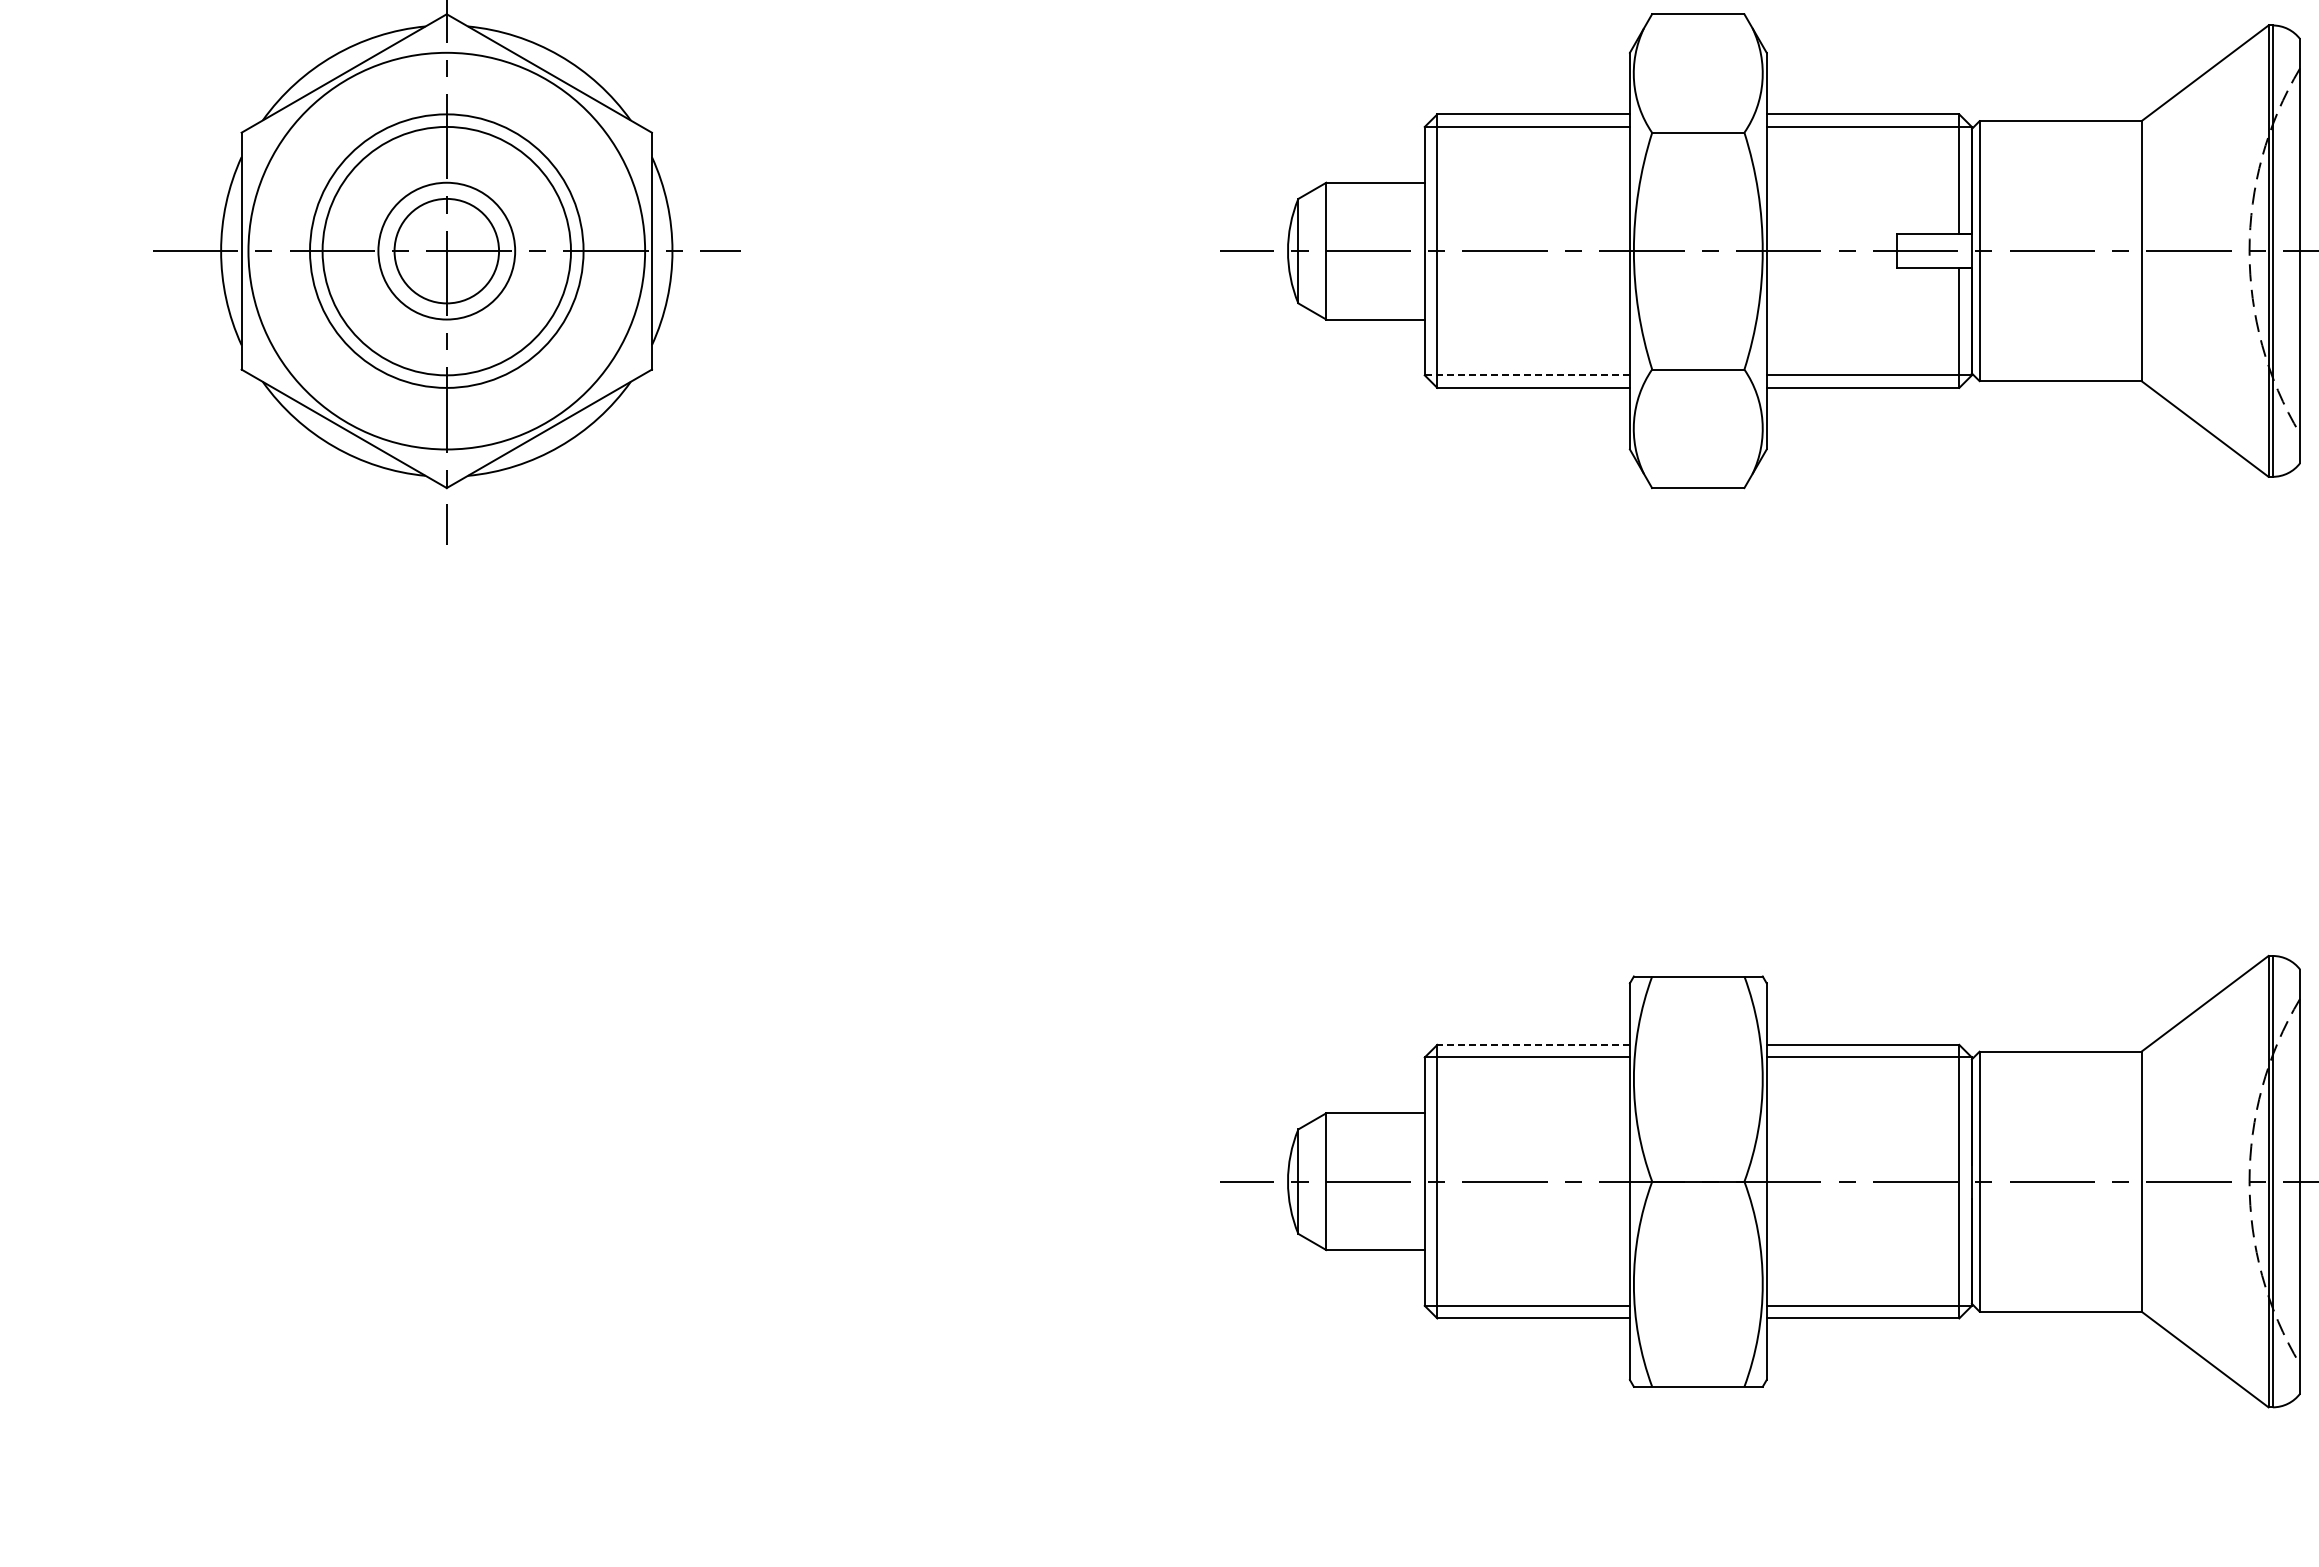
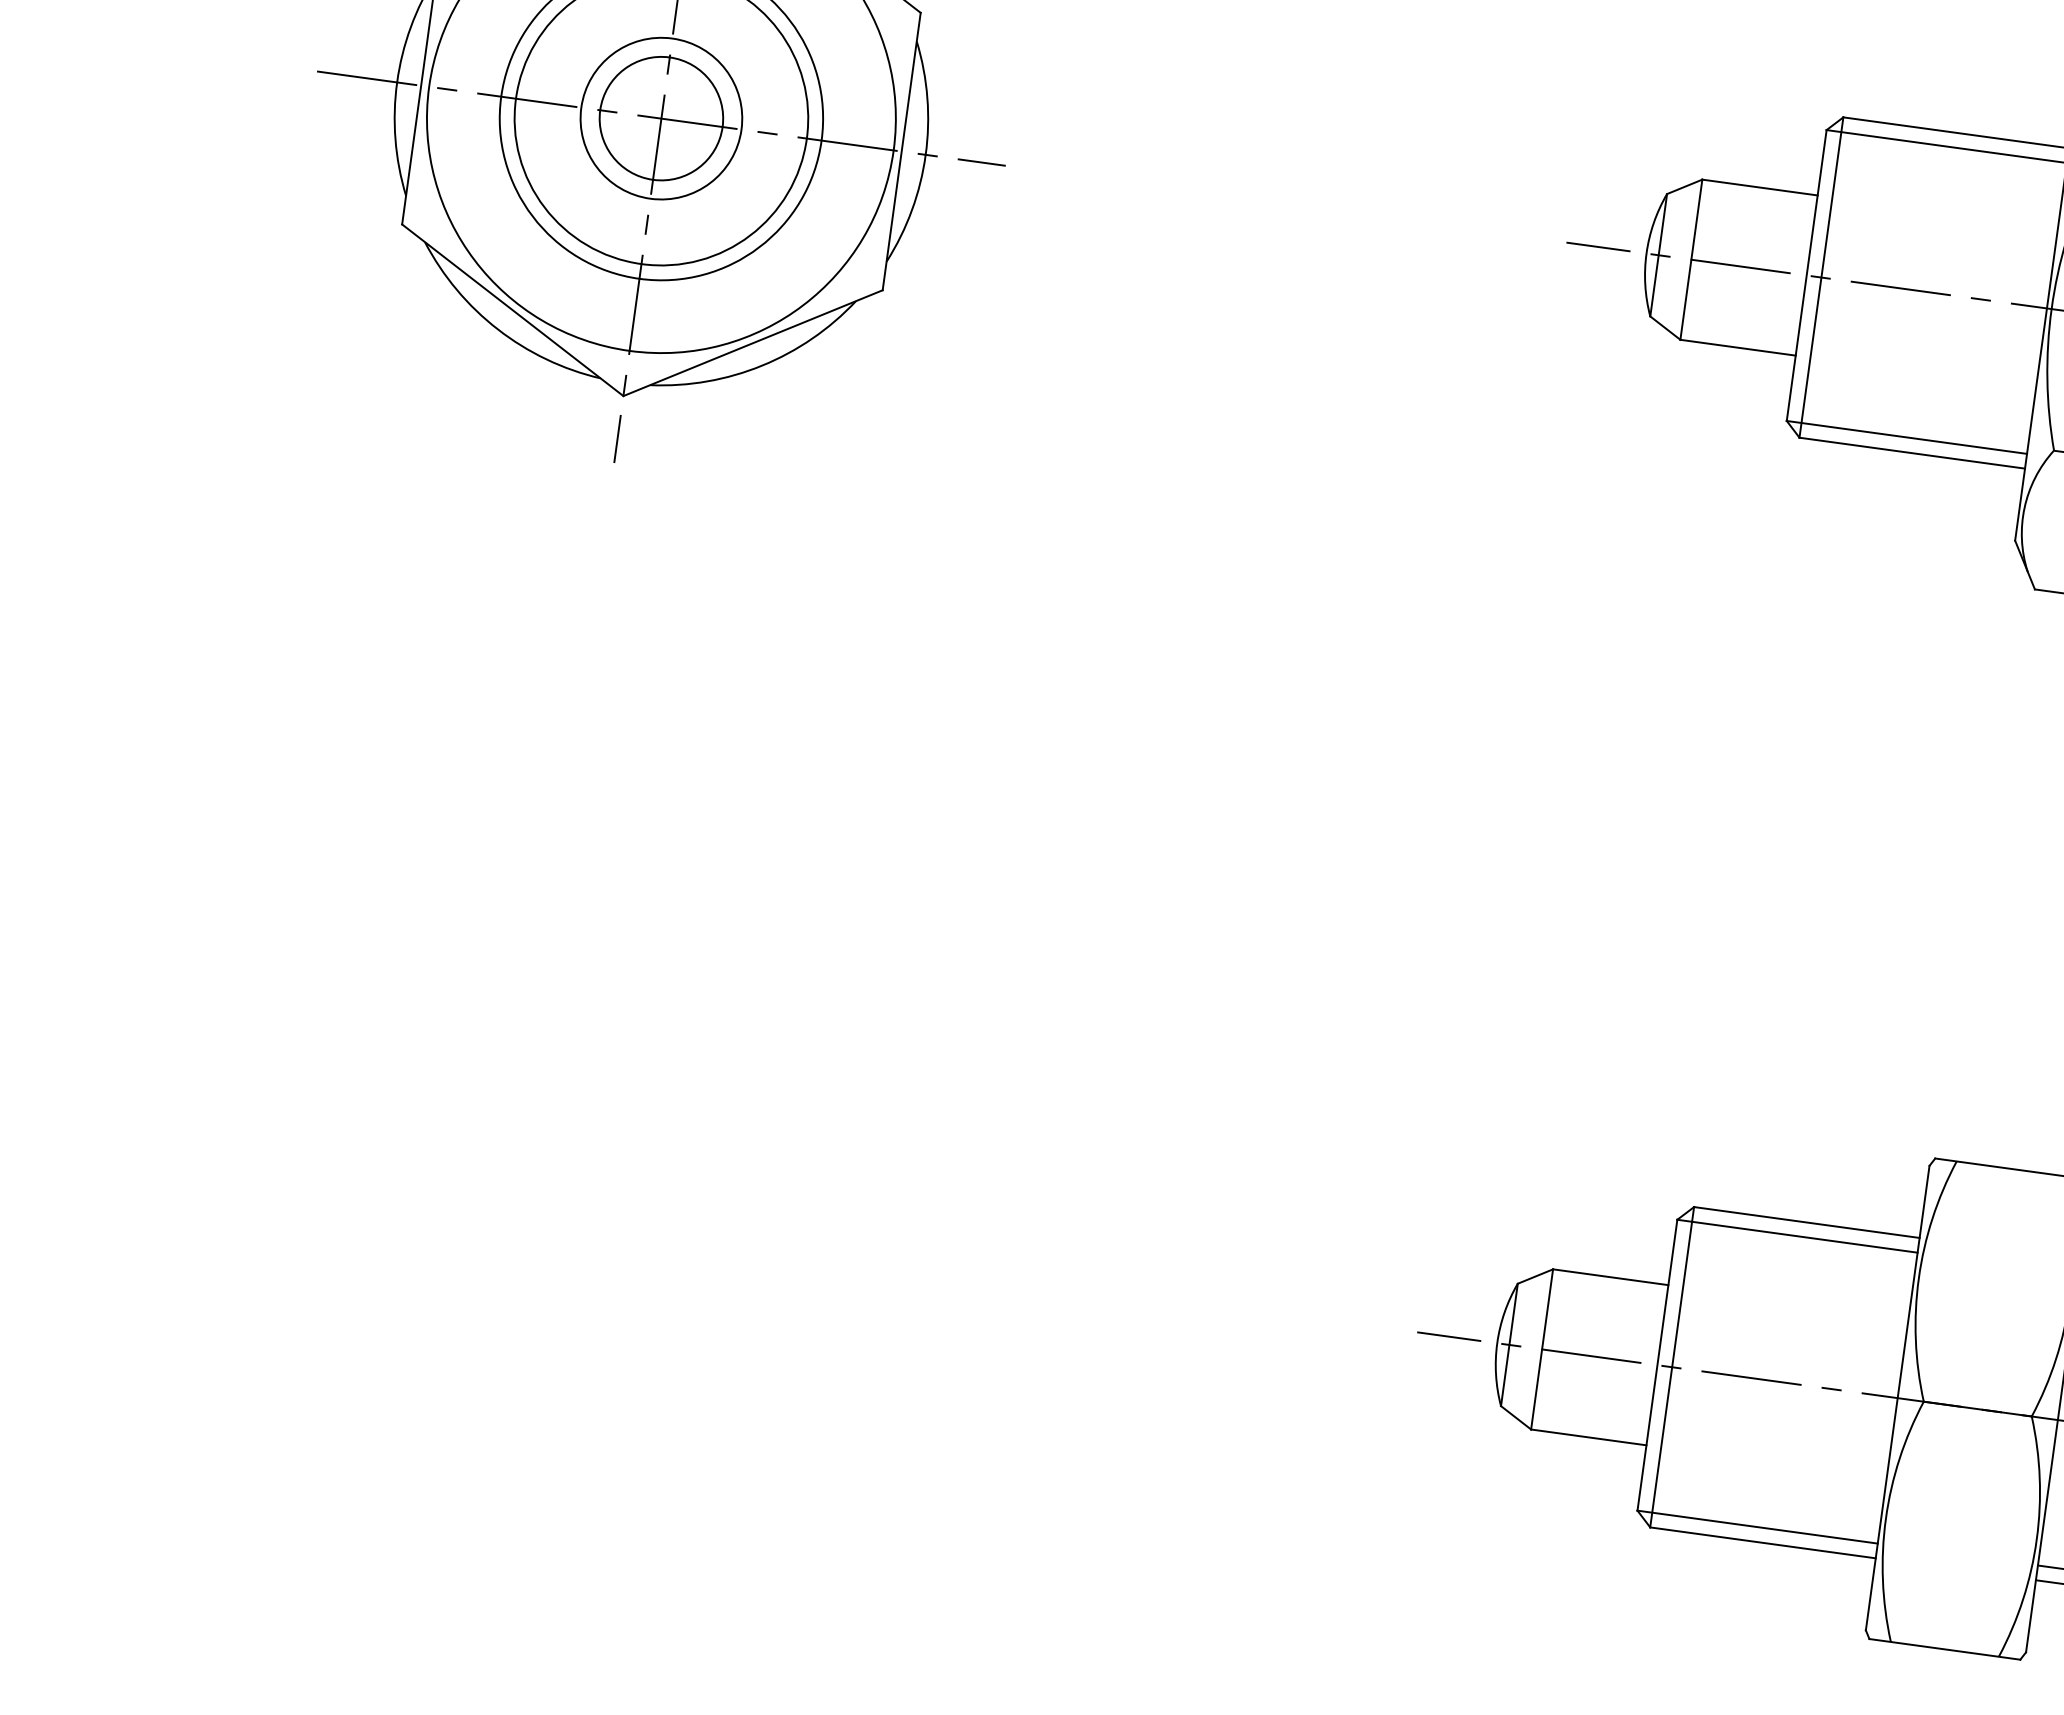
line: (1527, 375) -> (1907, 437), dashed -> solid
line: (1533, 1044) -> (1806, 1222), dashed -> solid

